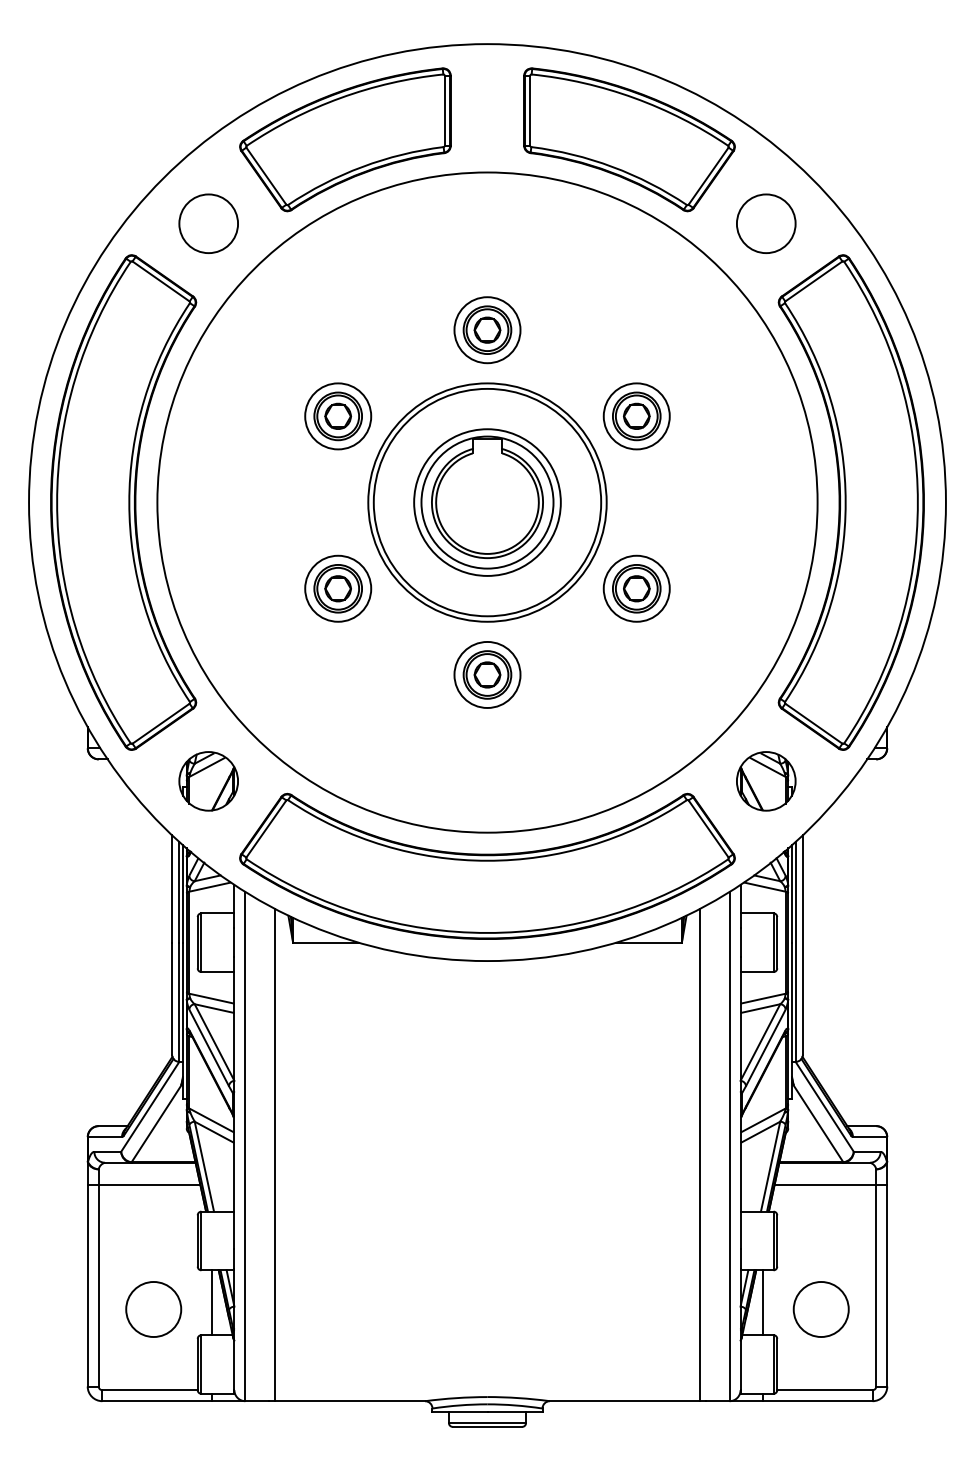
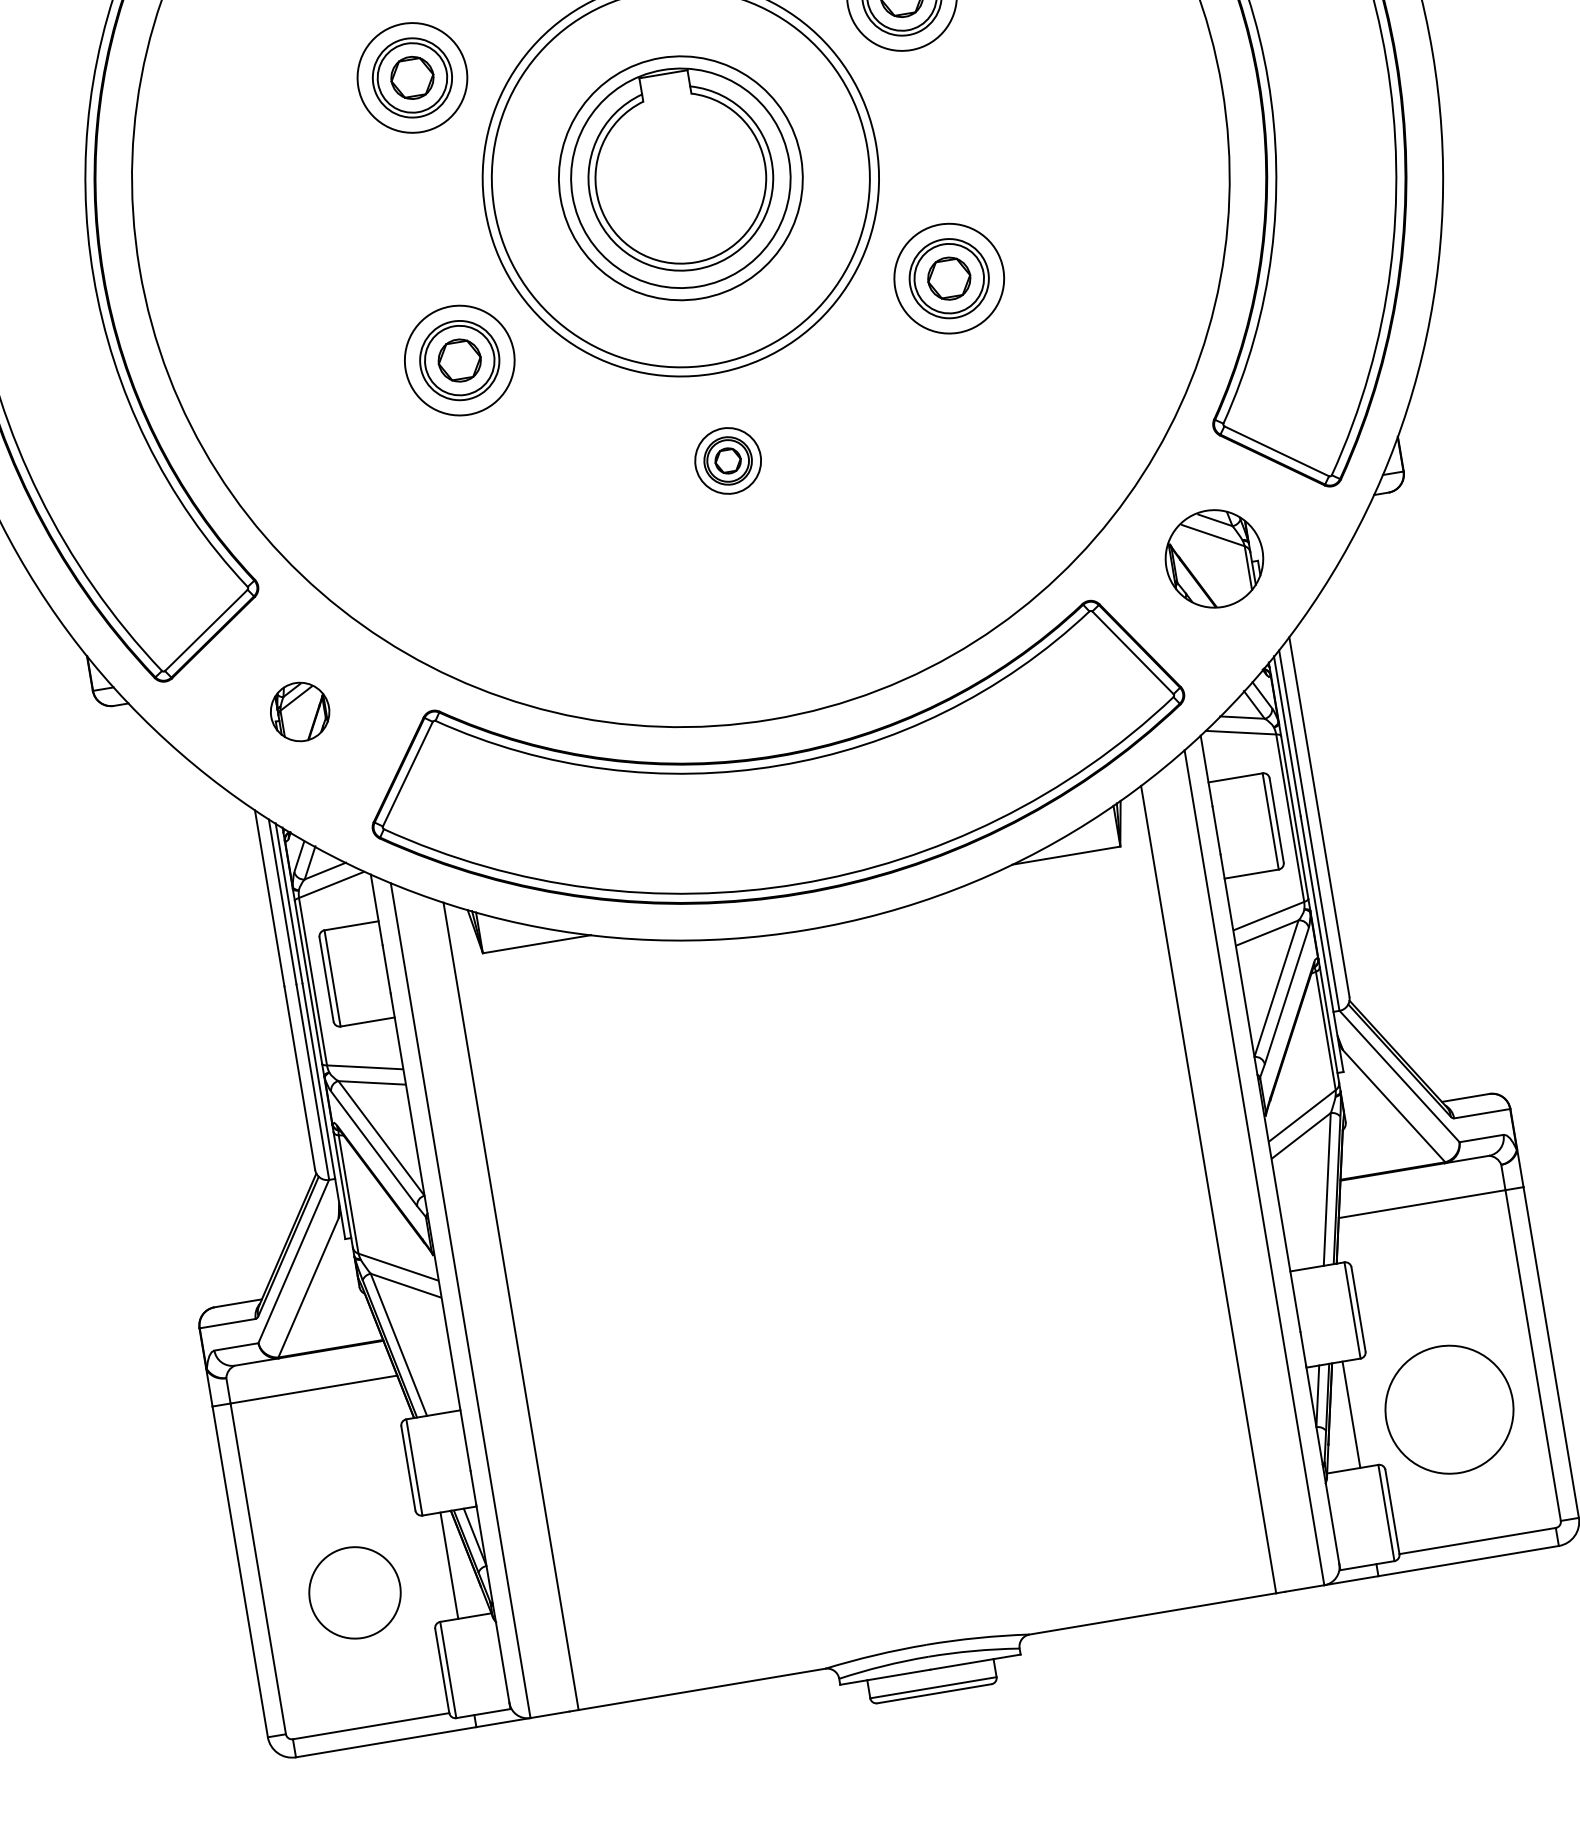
part: (487, 674) -> (728, 460), size x0.6
part: (208, 781) -> (299, 712), size x0.6
circle: (820, 1309) -> (1448, 1409), size x1.4

